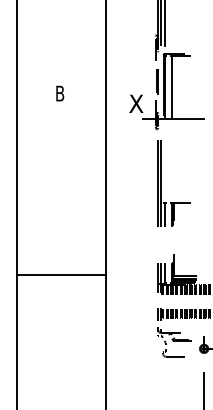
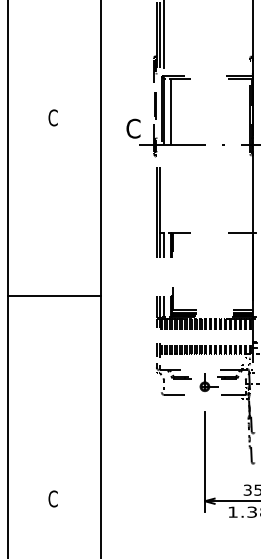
text: (59, 93) -> (52, 117), B -> C
text: (136, 103) -> (133, 128), X -> C
line: (61, 274) -> (54, 296), moved

